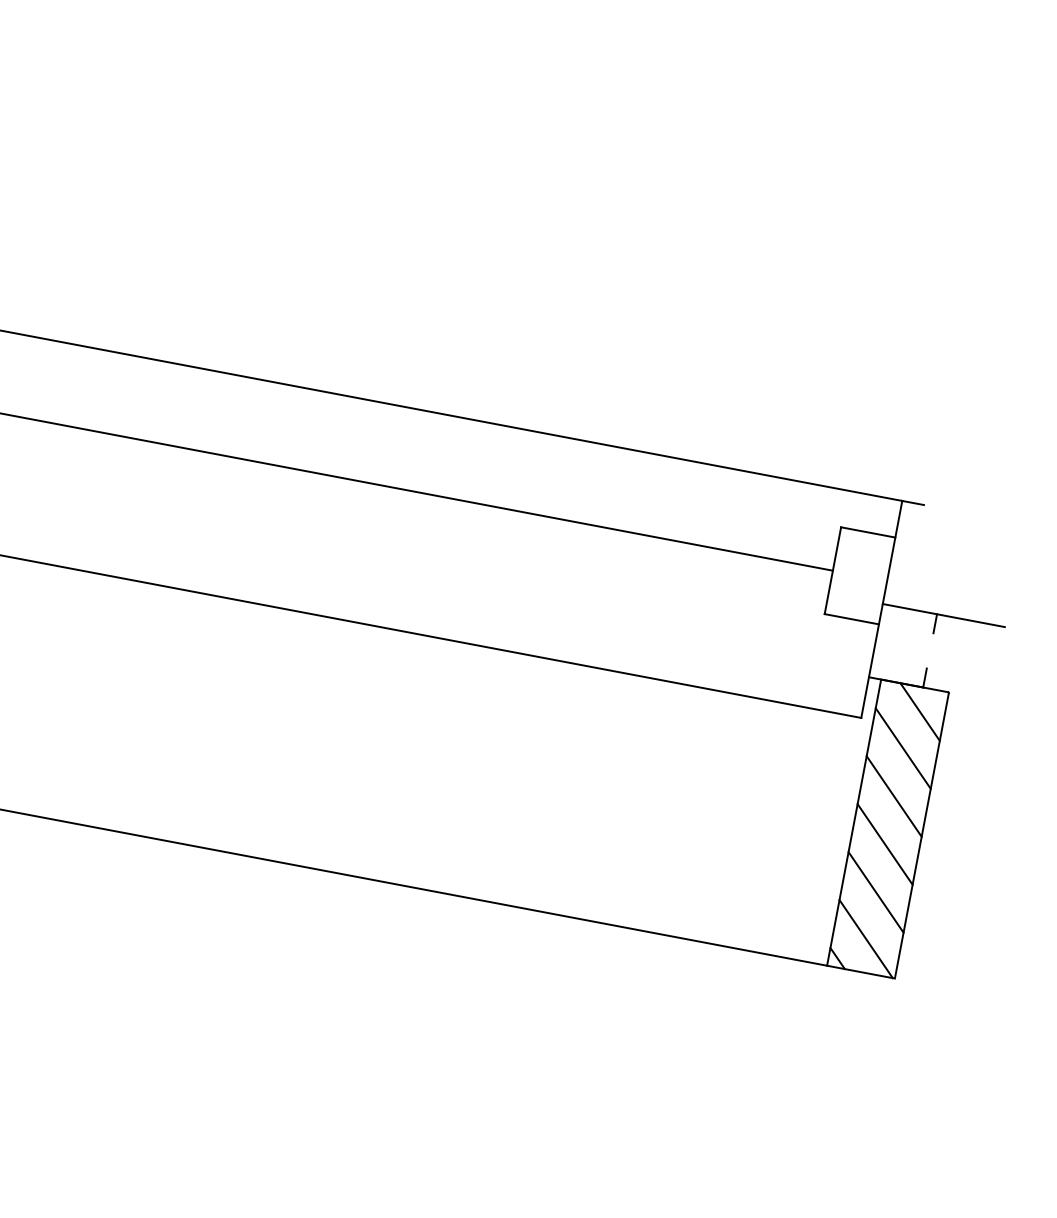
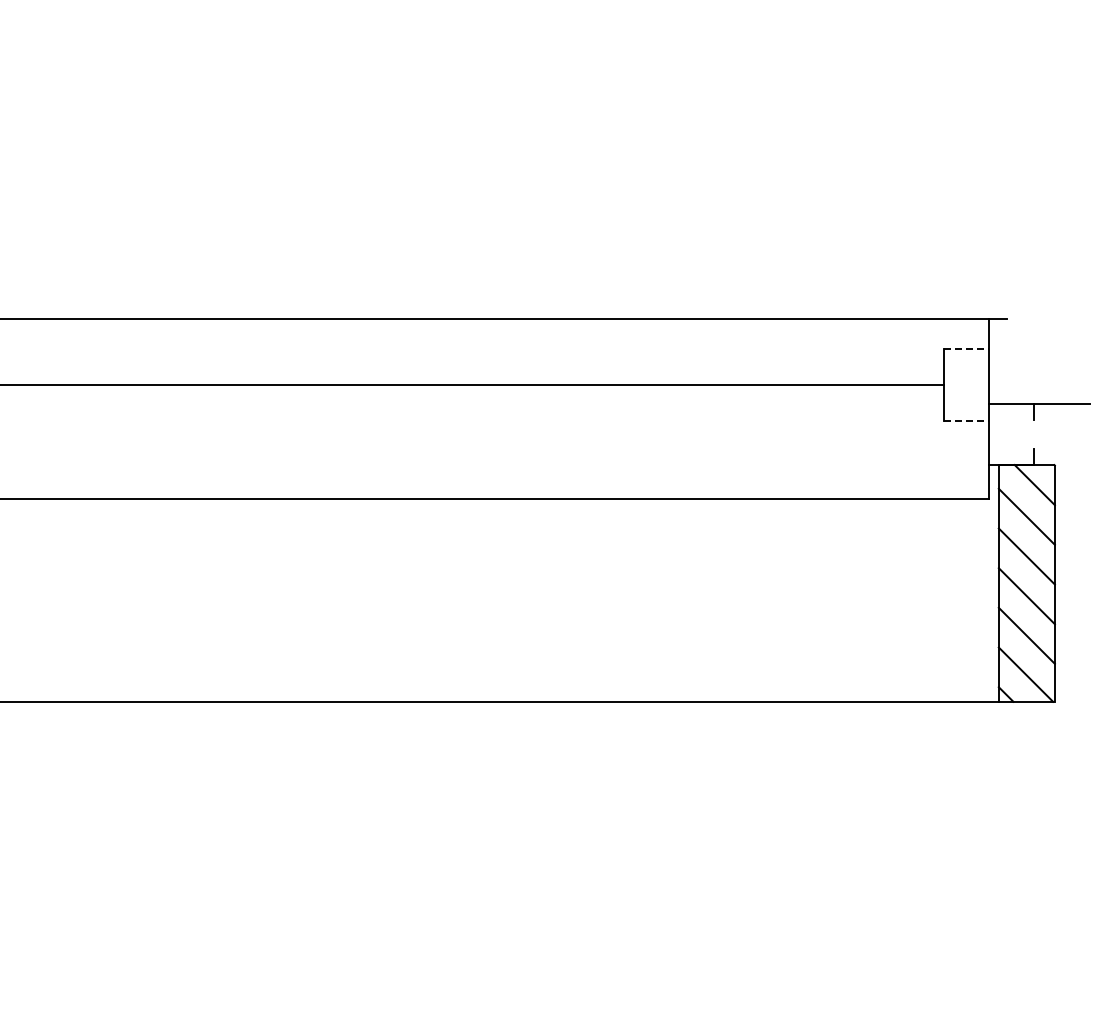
line: (868, 532) -> (966, 349), solid -> dashed
line: (852, 619) -> (966, 421), solid -> dashed

